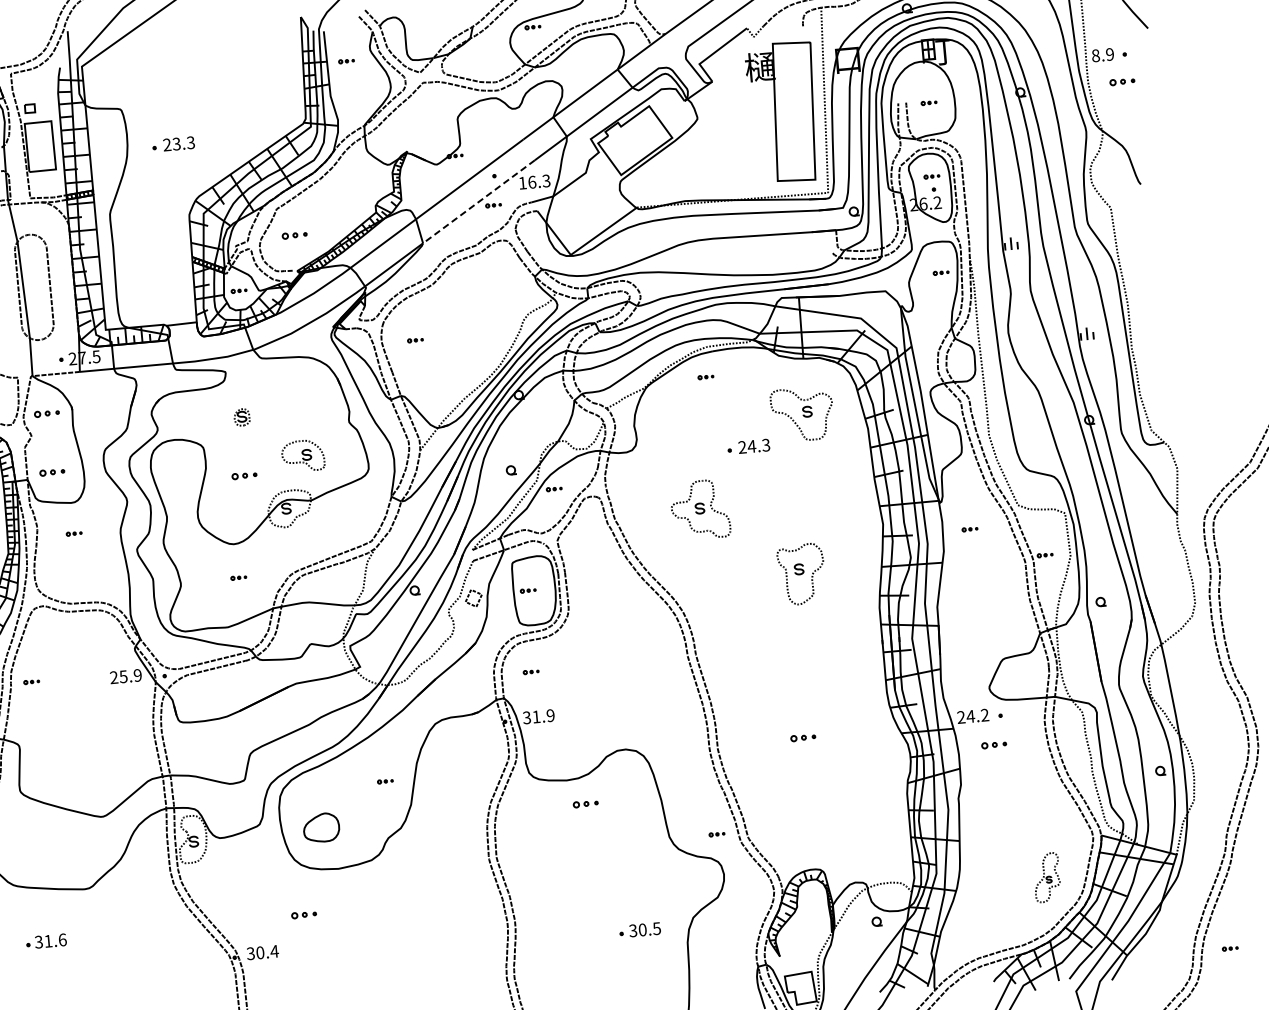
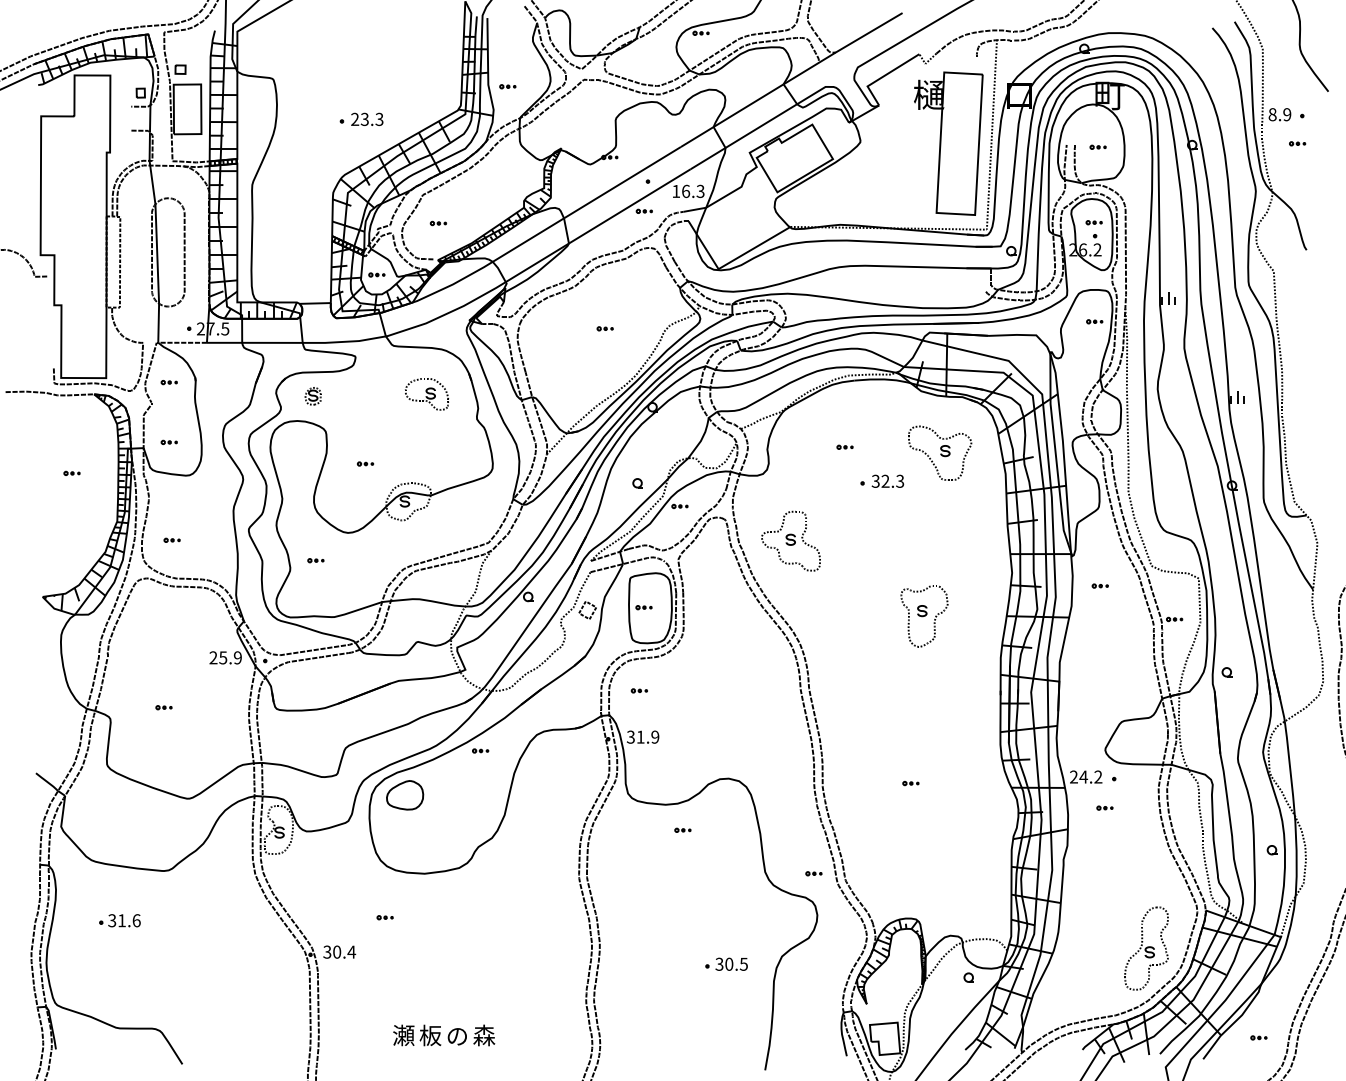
part: (346, 61) -> (507, 86), moved
part: (1122, 81) -> (1297, 143), size x0.62
part: (173, 143) -> (361, 118), moved
line: (478, 201) -> (629, 206), dashed -> solid
part: (293, 235) -> (437, 223), size x0.62
part: (414, 340) -> (604, 328), moved
part: (705, 376) -> (844, 446), moved
part: (46, 413) -> (168, 382), size x0.62
part: (241, 417) -> (312, 396), moved
text: (746, 446) -> (880, 480), 24.3 -> 32.3
part: (302, 456) -> (426, 394), moved
part: (51, 471) -> (168, 441), size x0.62
part: (244, 475) -> (365, 463), size x0.62
part: (699, 509) -> (790, 540), moved
part: (73, 532) -> (171, 539), moved
part: (238, 577) -> (315, 560), moved
part: (31, 681) -> (163, 707), moved
part: (802, 738) -> (910, 783), size x0.62
part: (993, 744) -> (1104, 807), size x0.62
part: (385, 781) -> (480, 750), moved
part: (585, 803) -> (682, 829), size x0.62
part: (321, 827) -> (405, 795), moved
part: (1046, 877) -> (1146, 948), size x1.67
part: (303, 914) -> (384, 917), size x0.62
part: (1229, 948) -> (1258, 1037), moved

